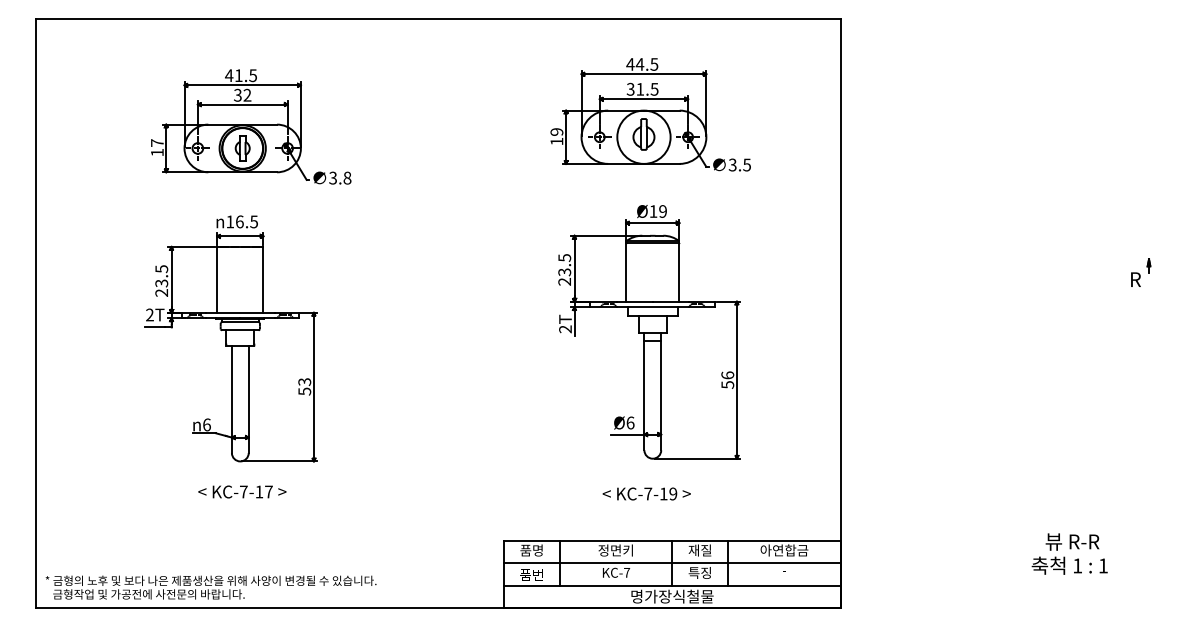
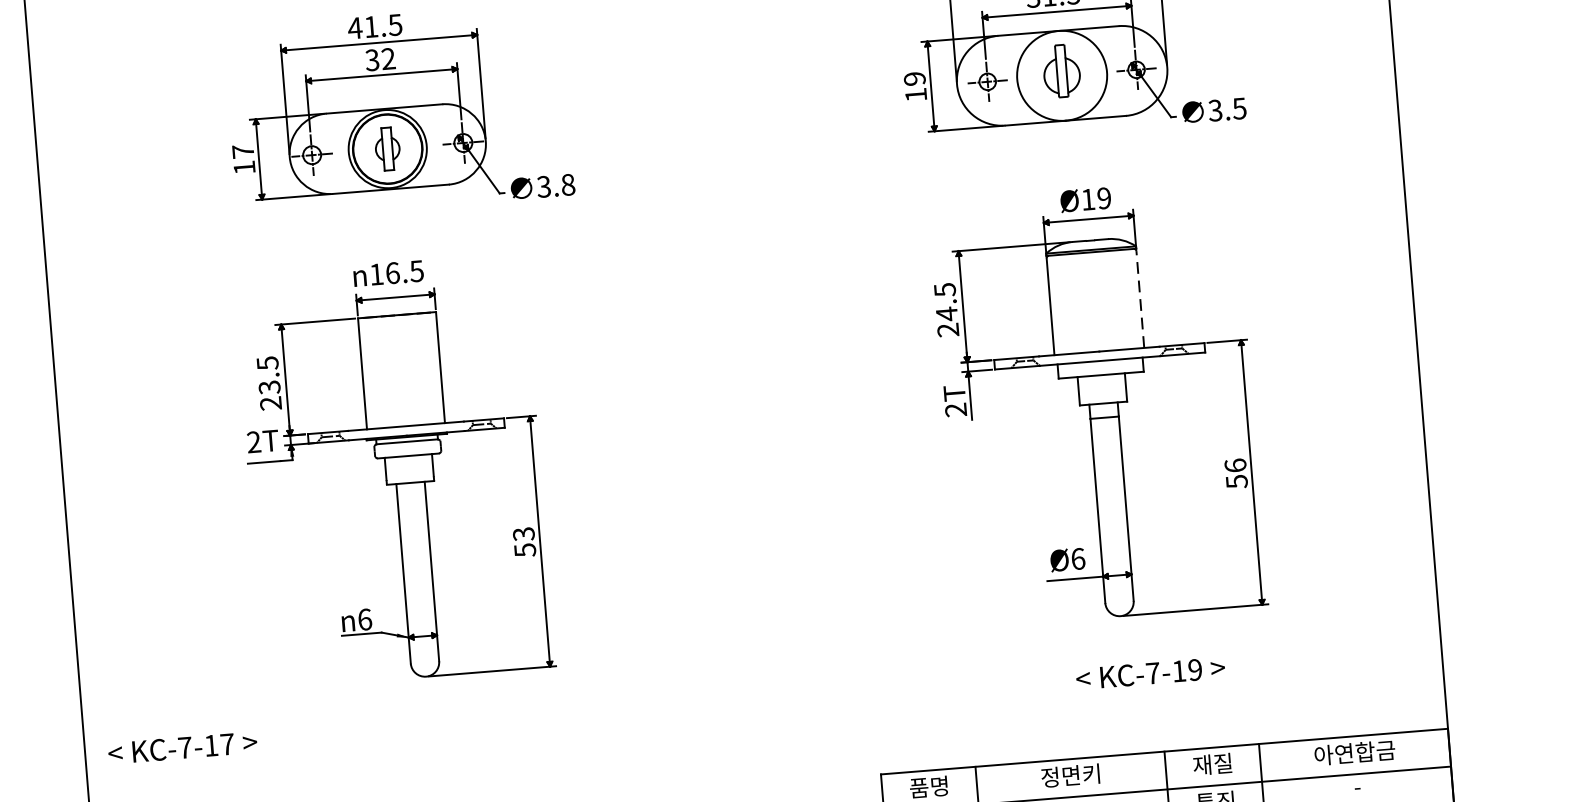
text: (564, 272) -> (946, 314), 23.5 -> 24.5
line: (679, 272) -> (1140, 298), solid -> dashed
text: (242, 491) -> (182, 747), moved
text: (646, 493) -> (1150, 672), moved

